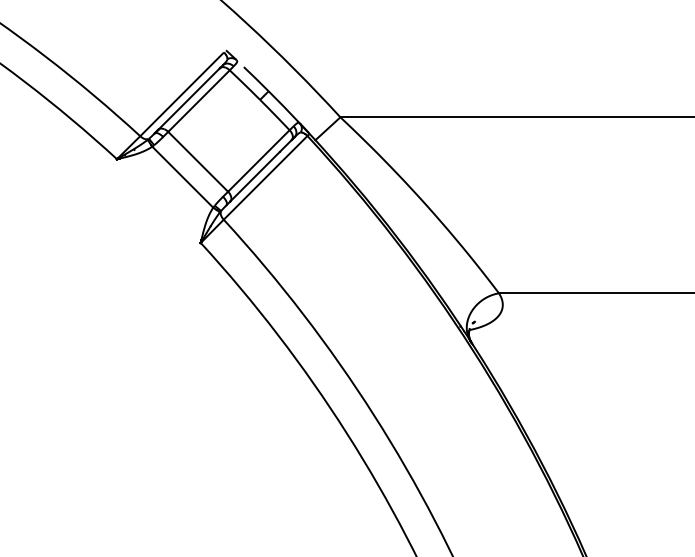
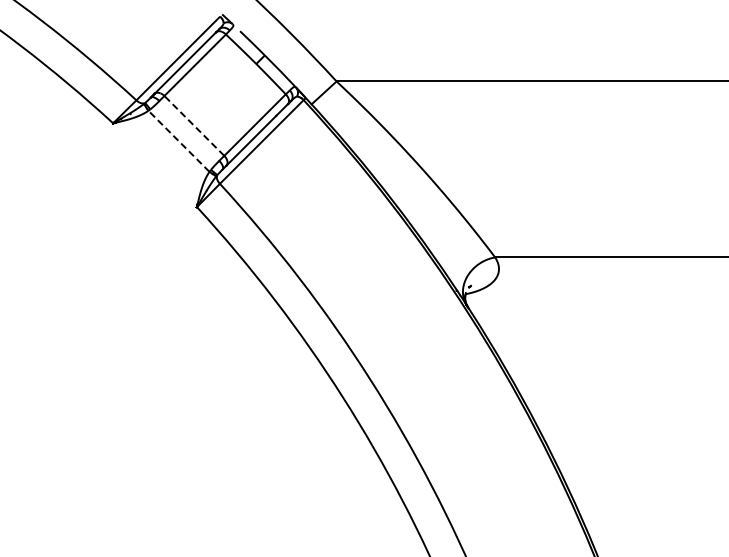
line: (198, 161) -> (194, 125), solid -> dashed
line: (182, 176) -> (178, 140), solid -> dashed

